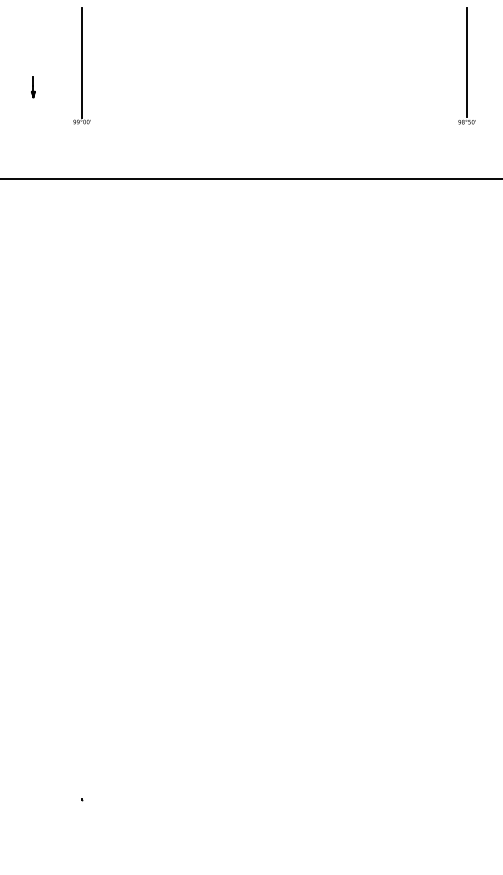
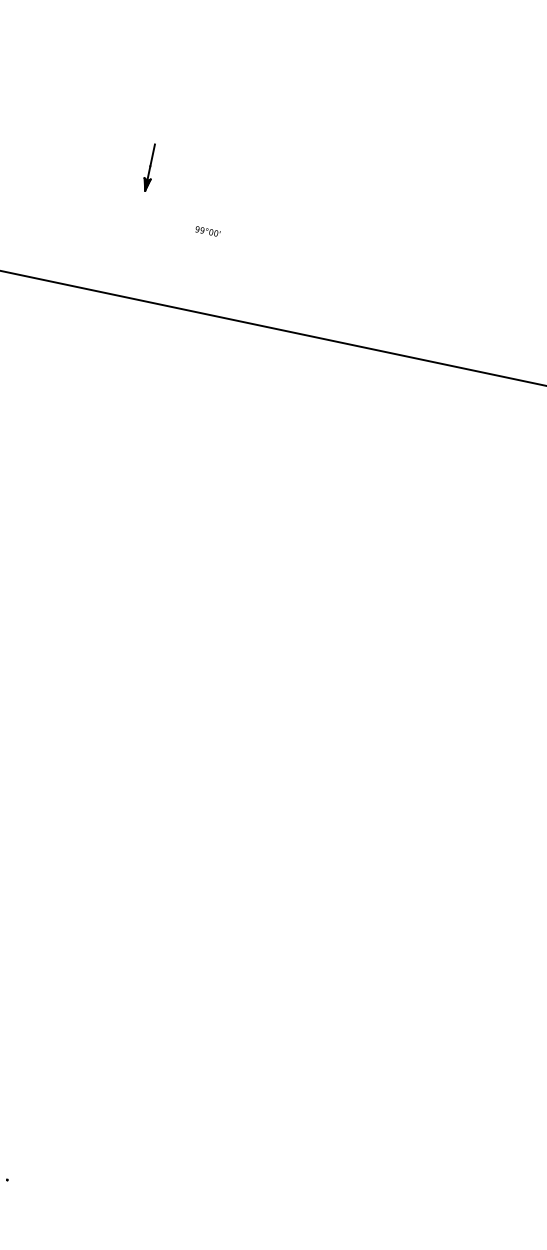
line: (81, 62) -> (224, 148), removed
part: (33, 87) -> (149, 168), size x1.6

